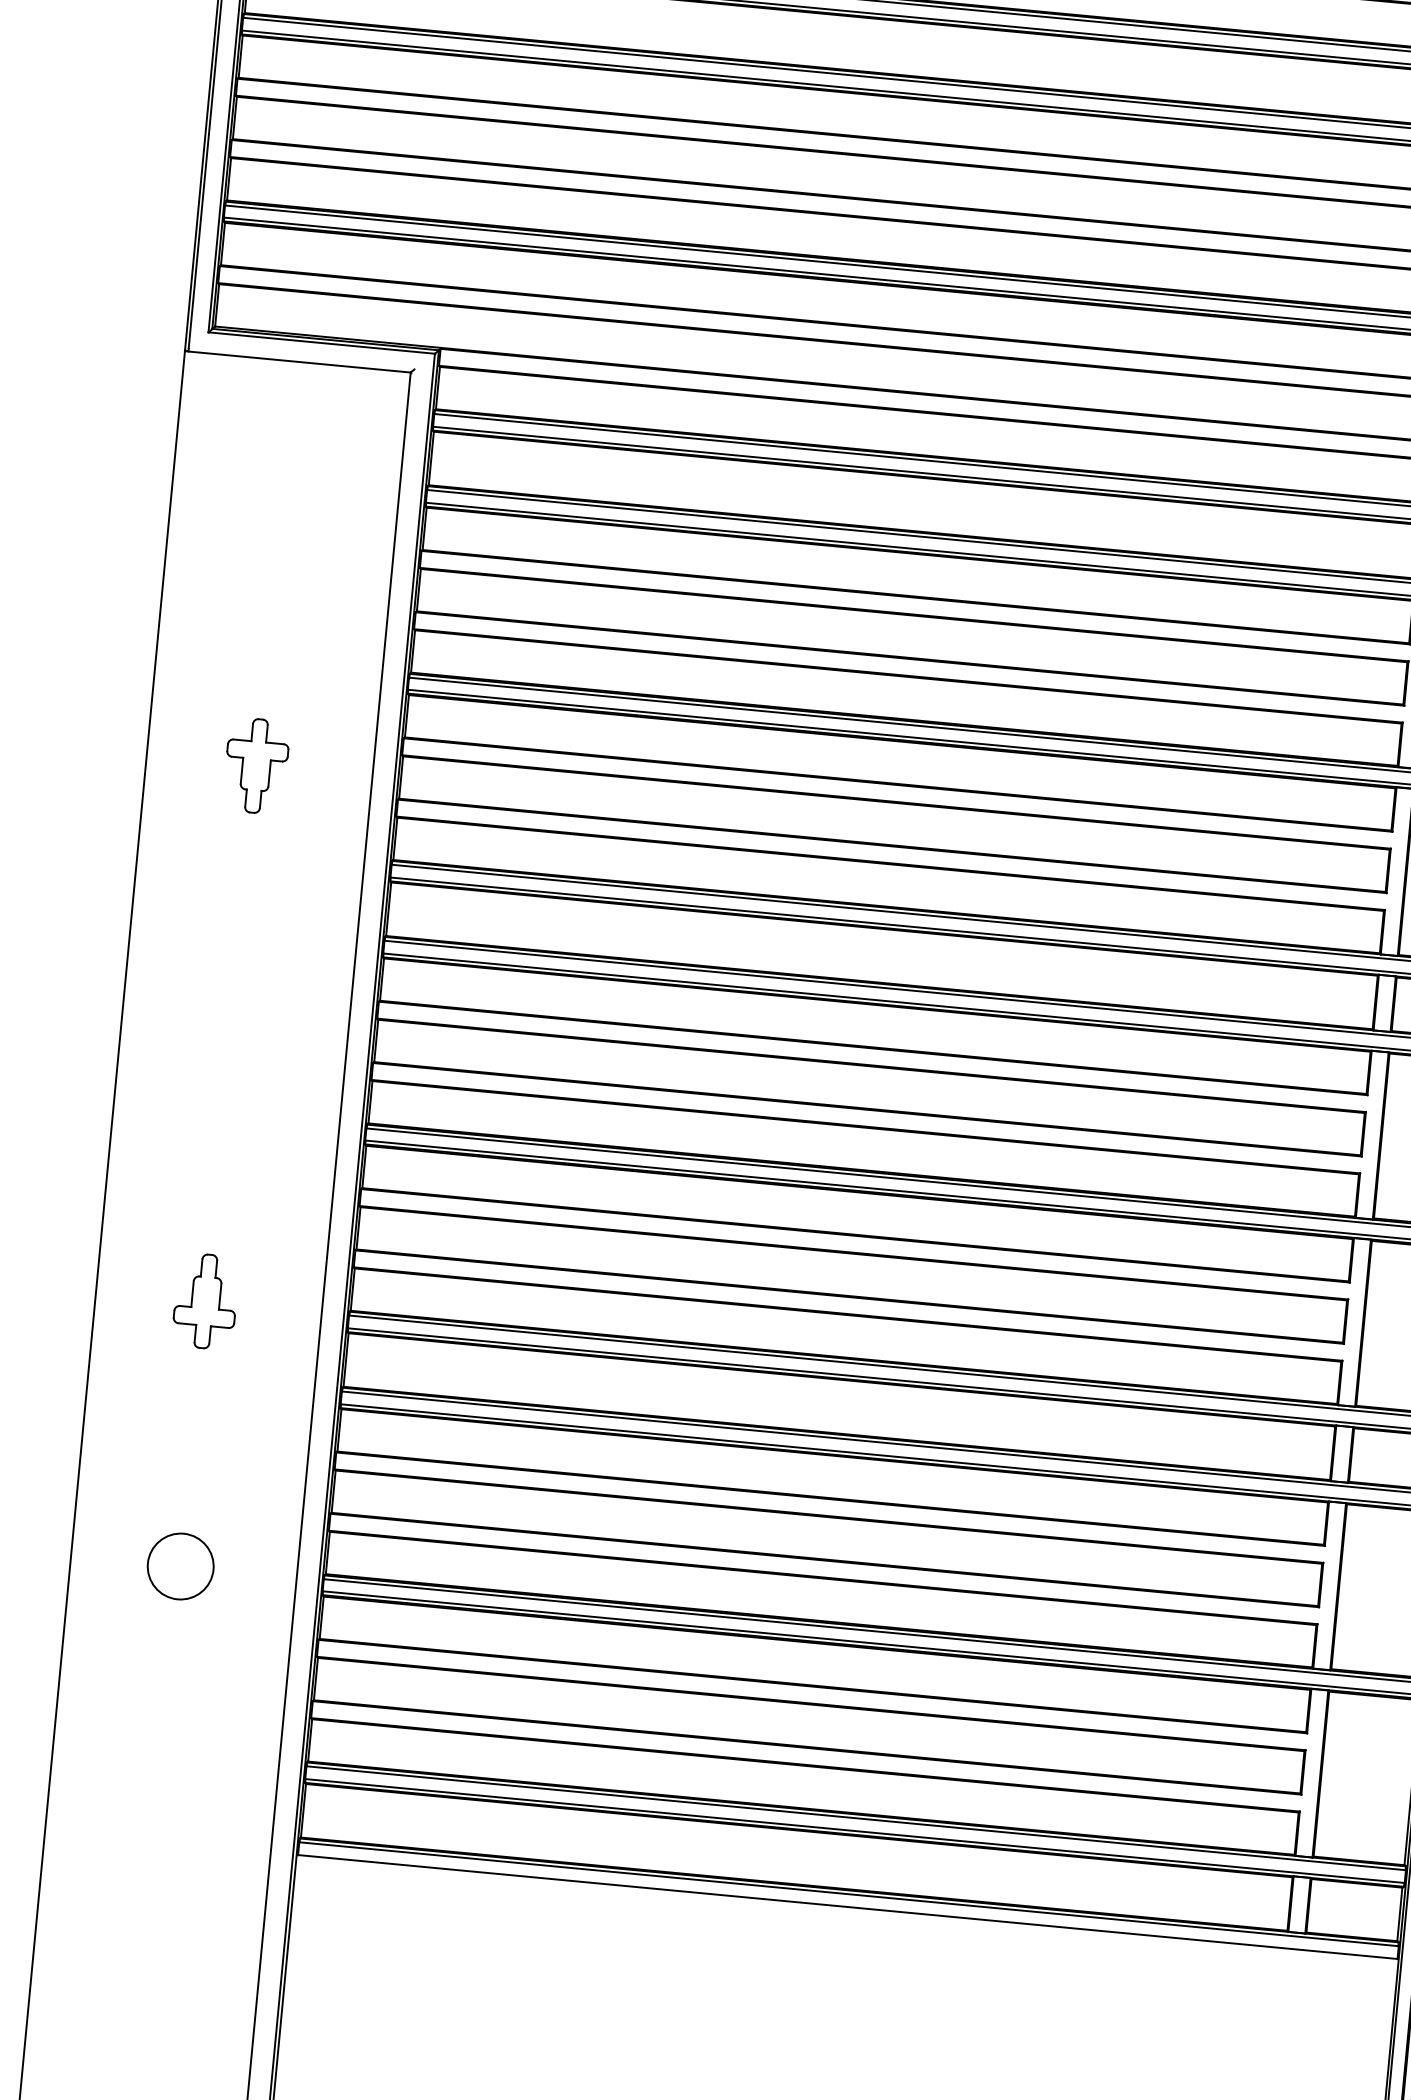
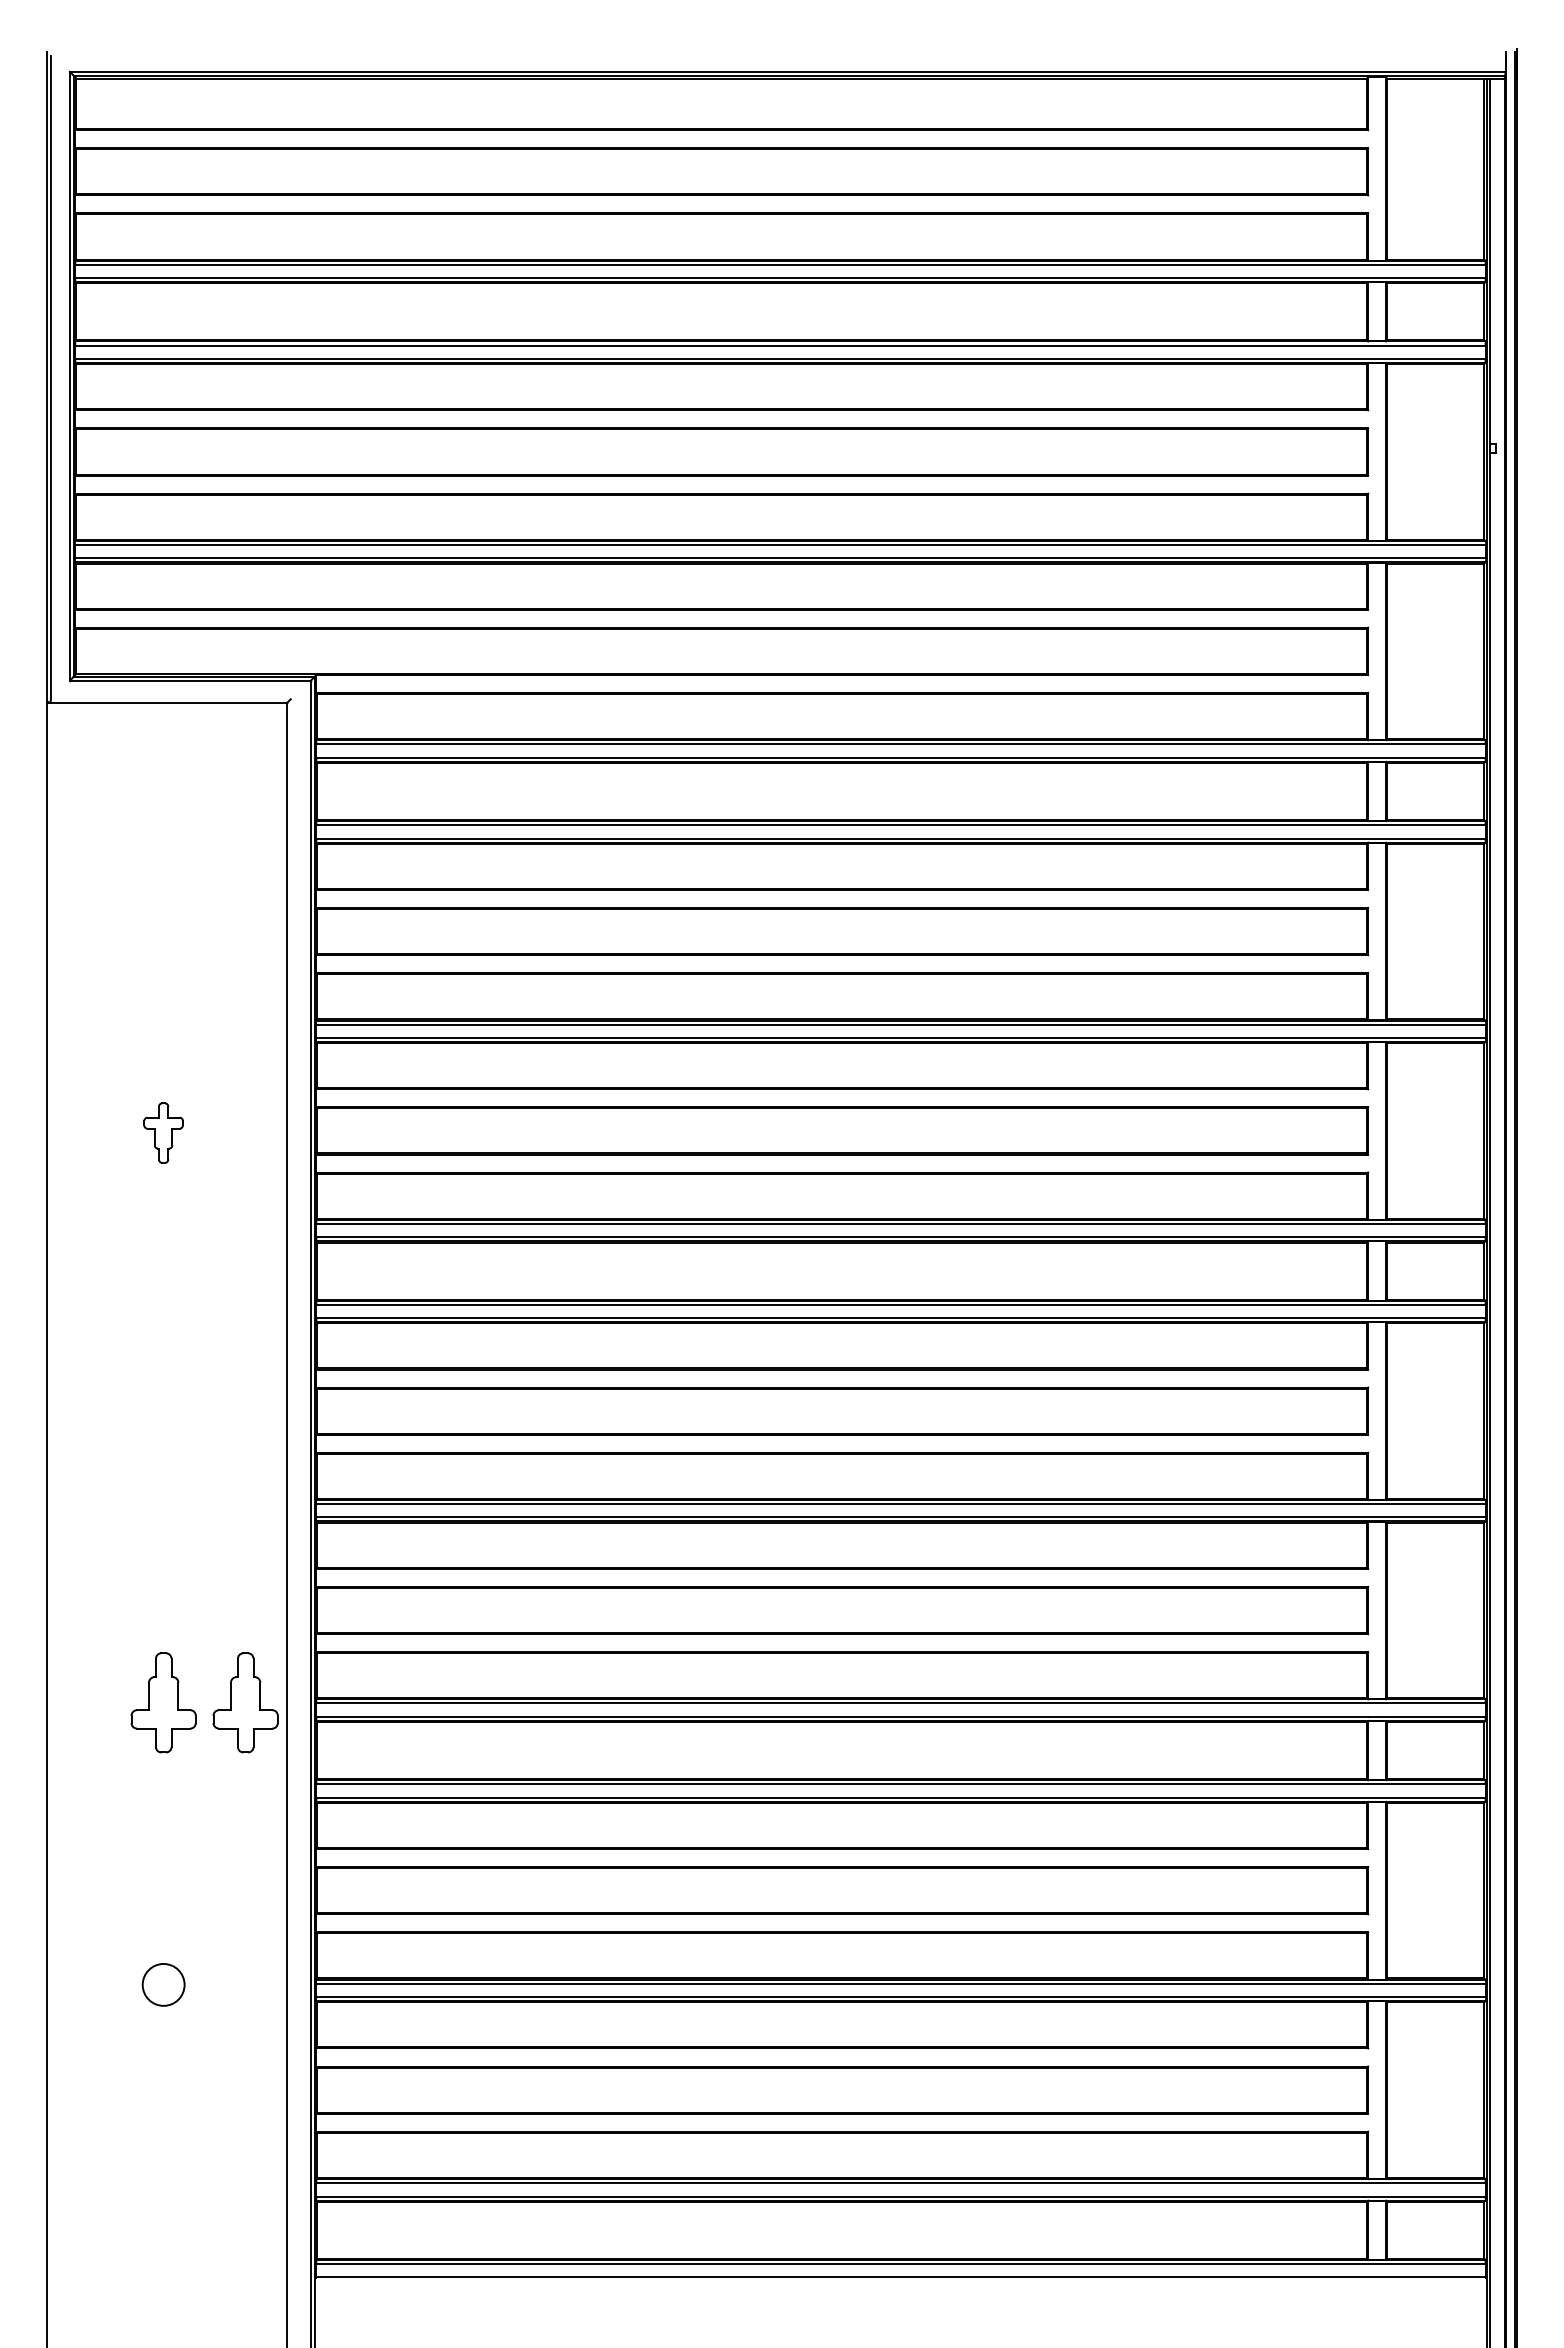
part: (256, 765) -> (163, 1132), size x0.6
part: (282, 1308) -> (245, 1702), added
circle: (180, 1566) -> (163, 1984), size x0.6

